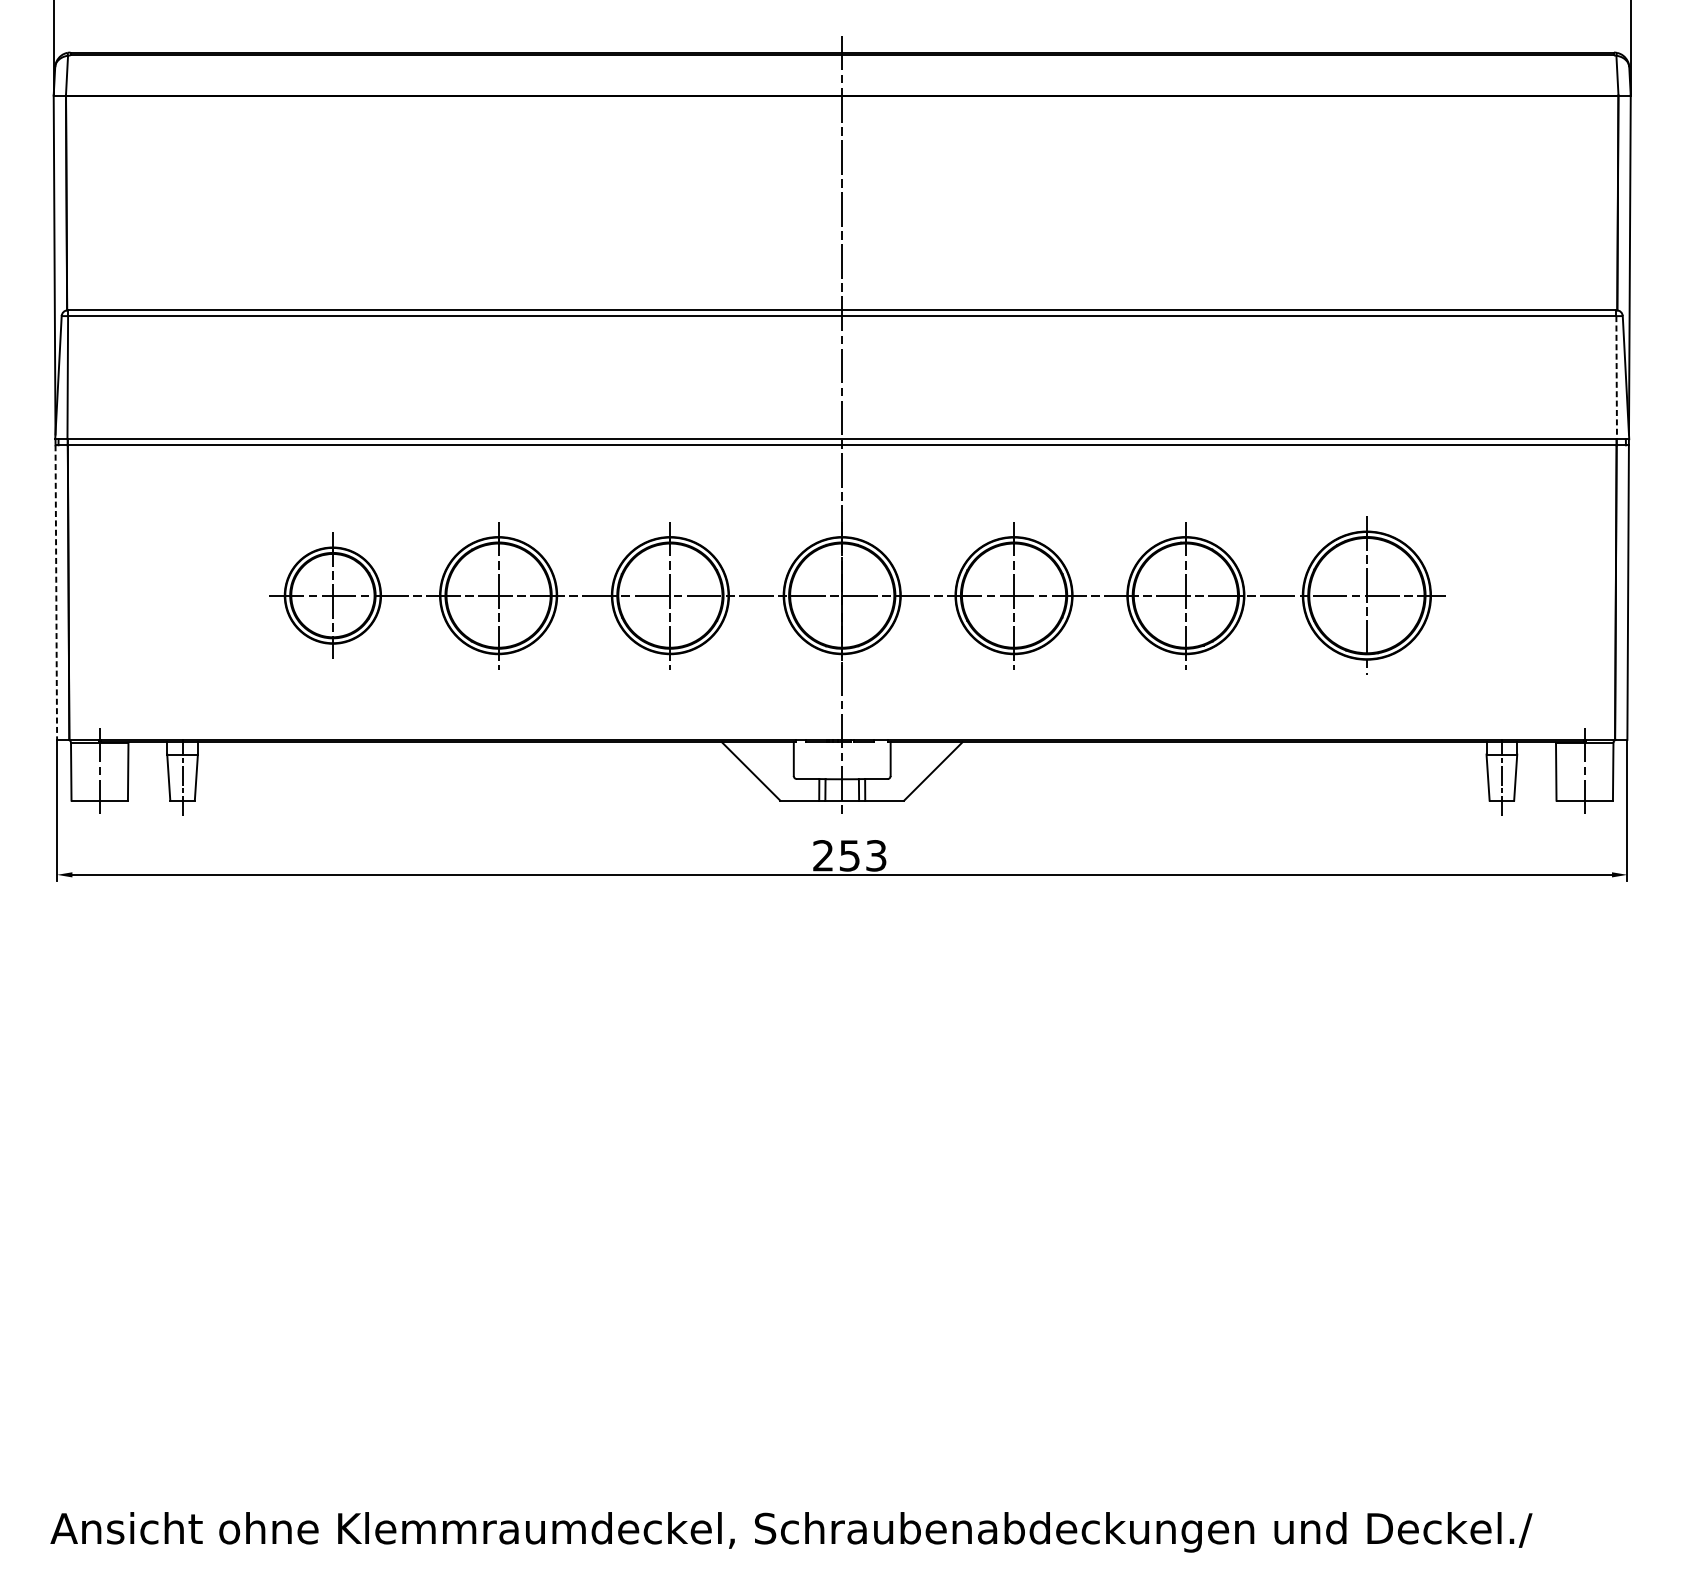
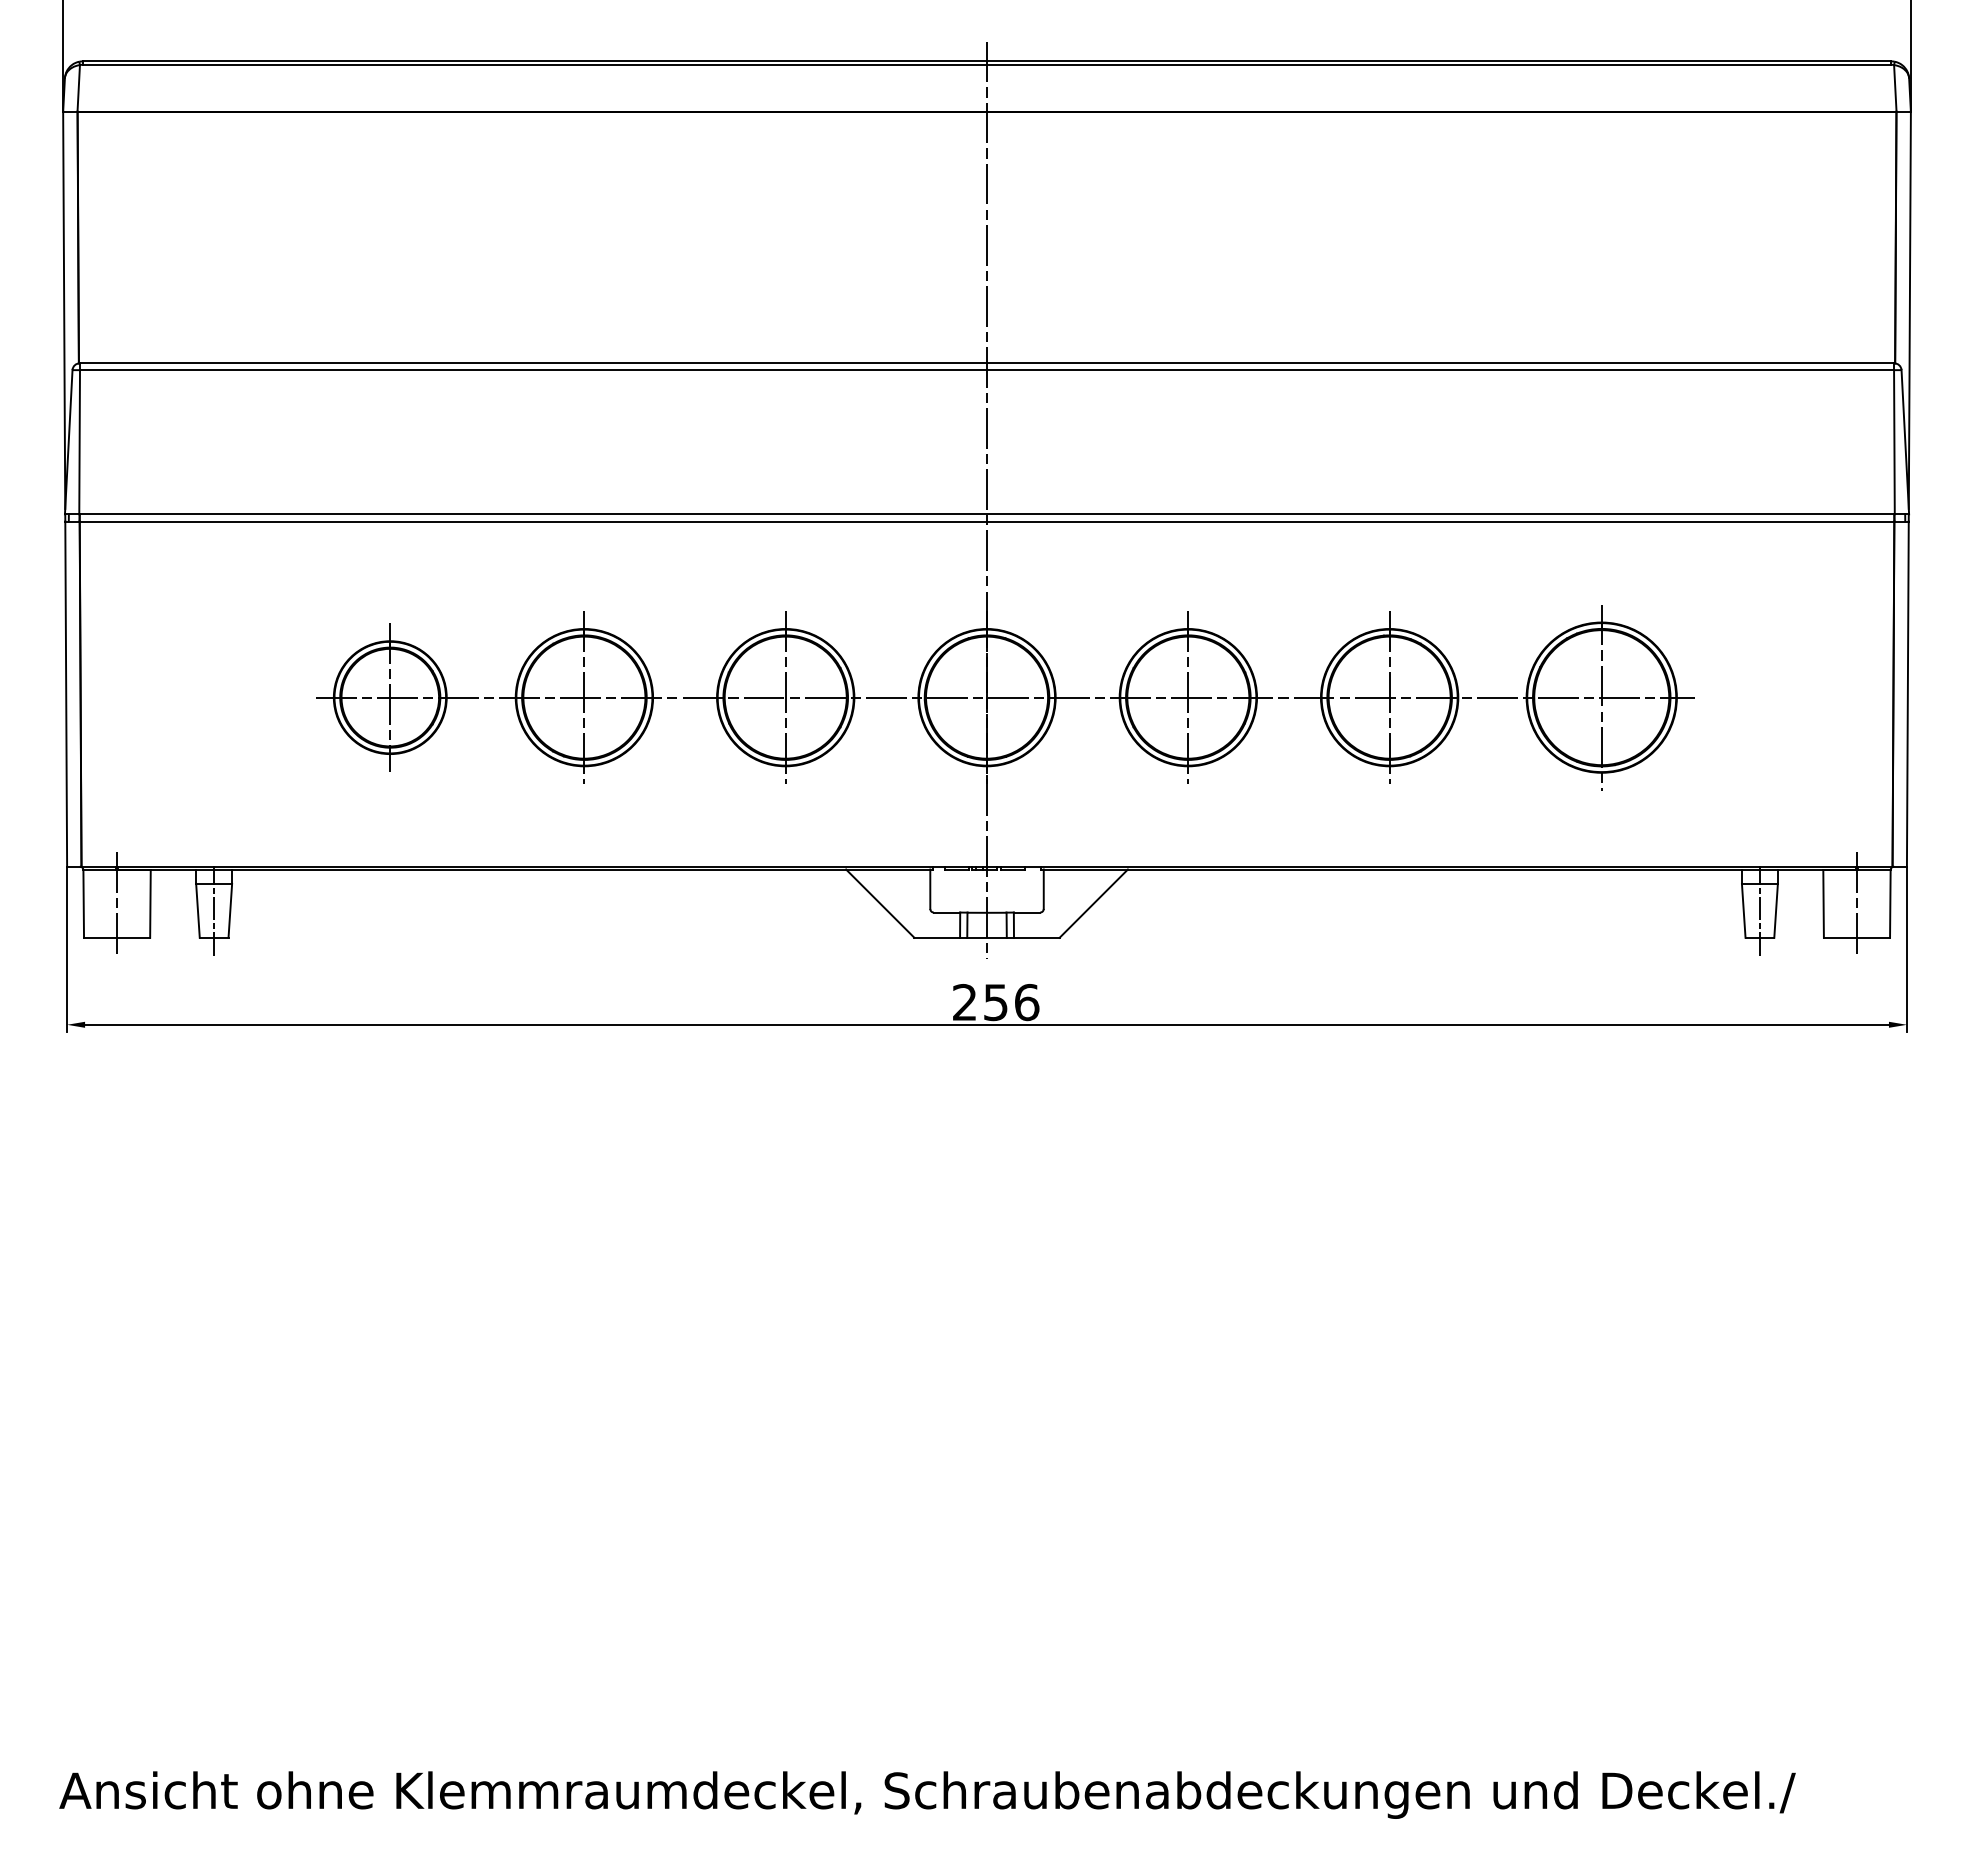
line: (1616, 377) -> (1894, 442), dashed -> solid
line: (56, 592) -> (66, 694), dashed -> solid
text: (876, 855) -> (1027, 1002), 253 -> 256

